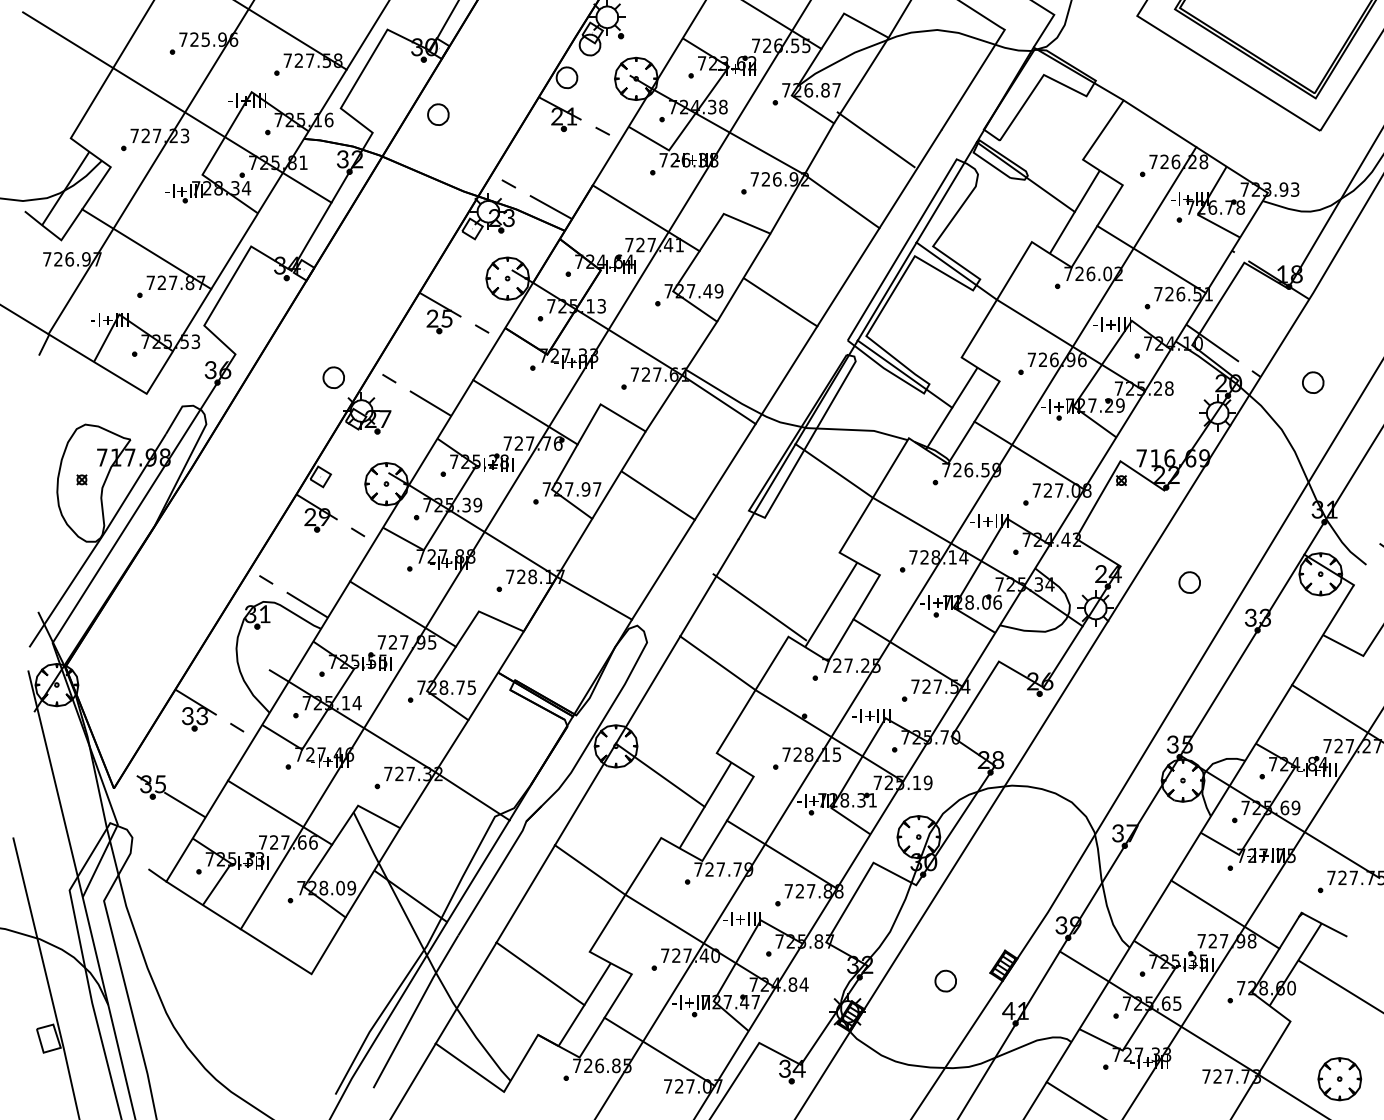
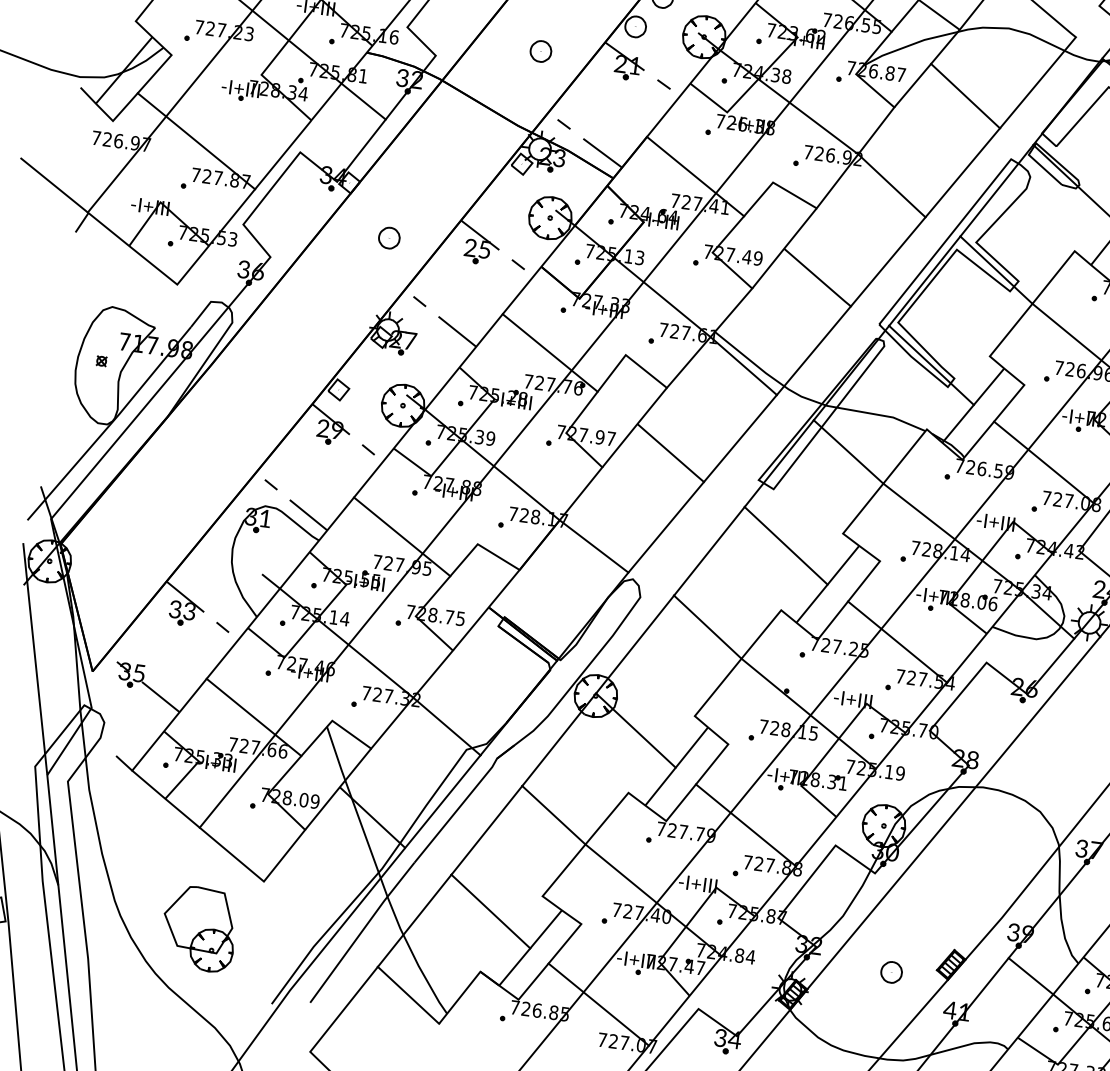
part: (438, 114) -> (541, 51), moved
line: (875, 139) -> (964, 95), moved
part: (333, 377) -> (389, 237), moved
line: (759, 607) -> (785, 546), moved
part: (253, 1029) -> (199, 928), added

